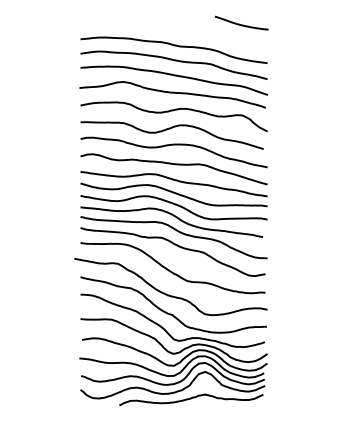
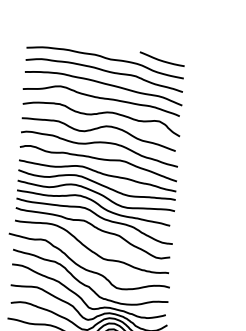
curve: (241, 24) -> (161, 60), moved

